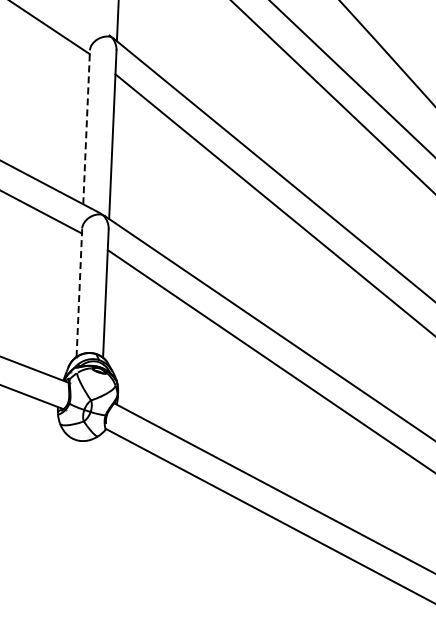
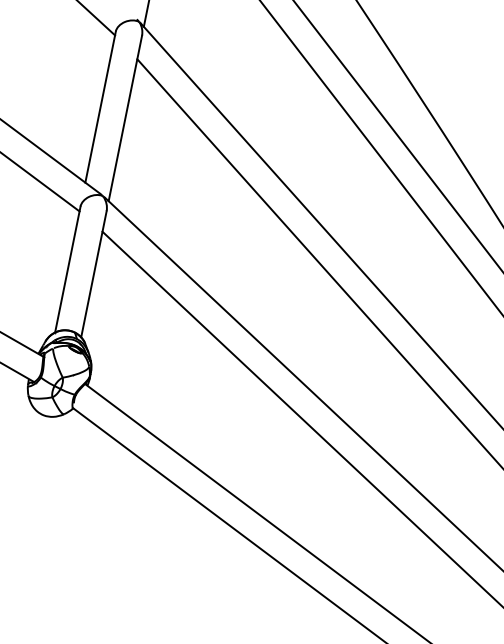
line: (86, 126) -> (100, 106), dashed -> solid
line: (79, 292) -> (67, 269), dashed -> solid

